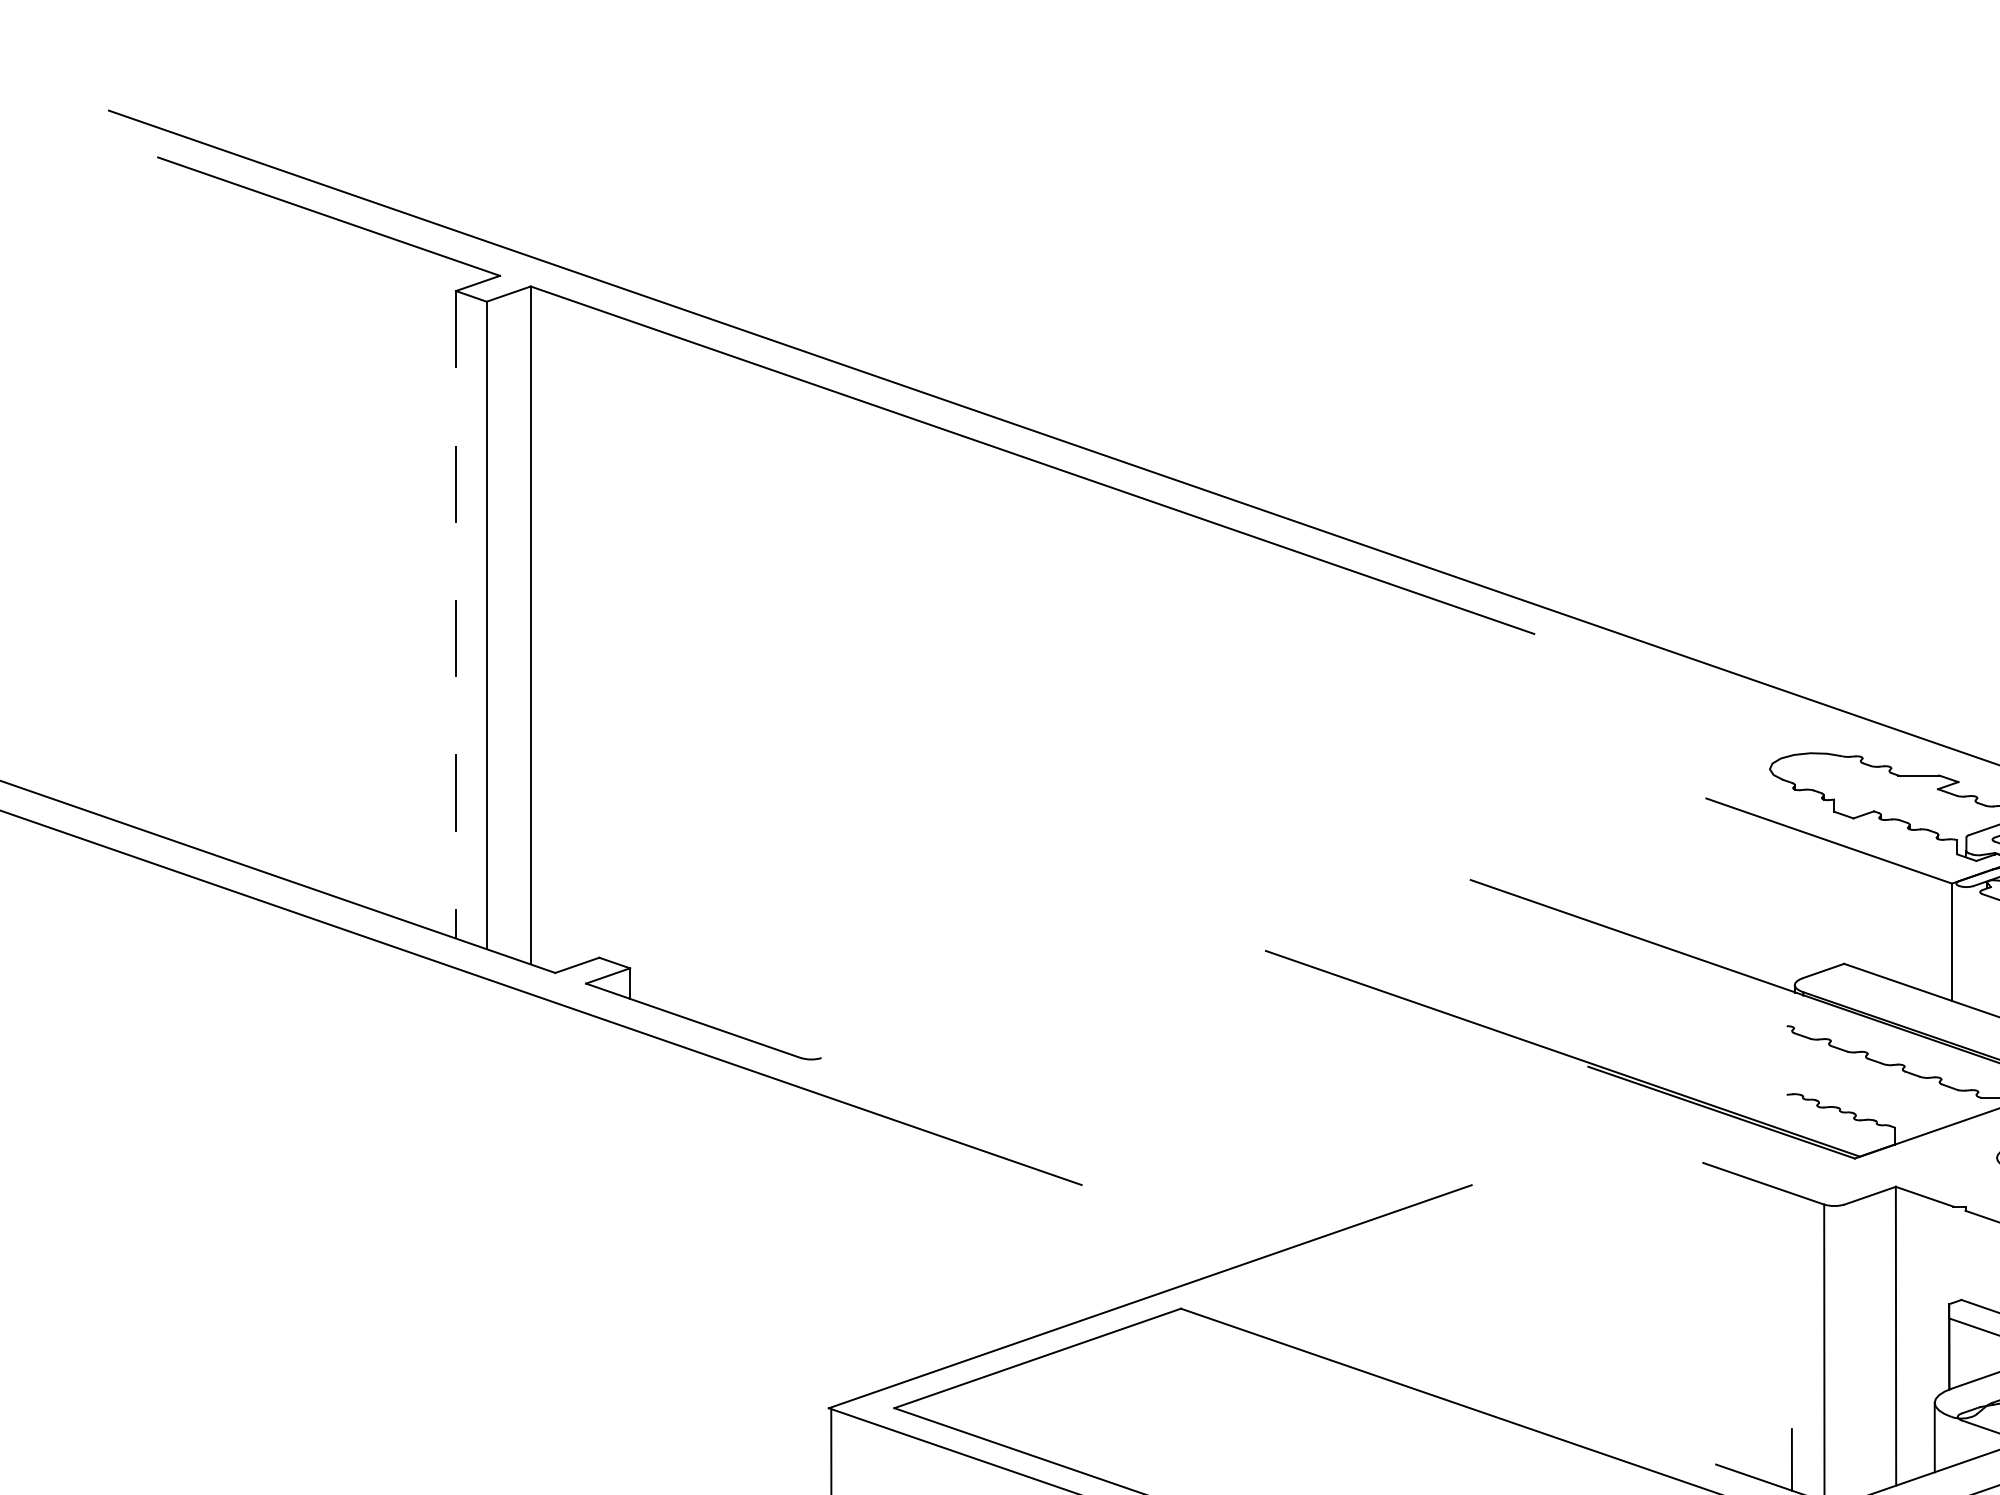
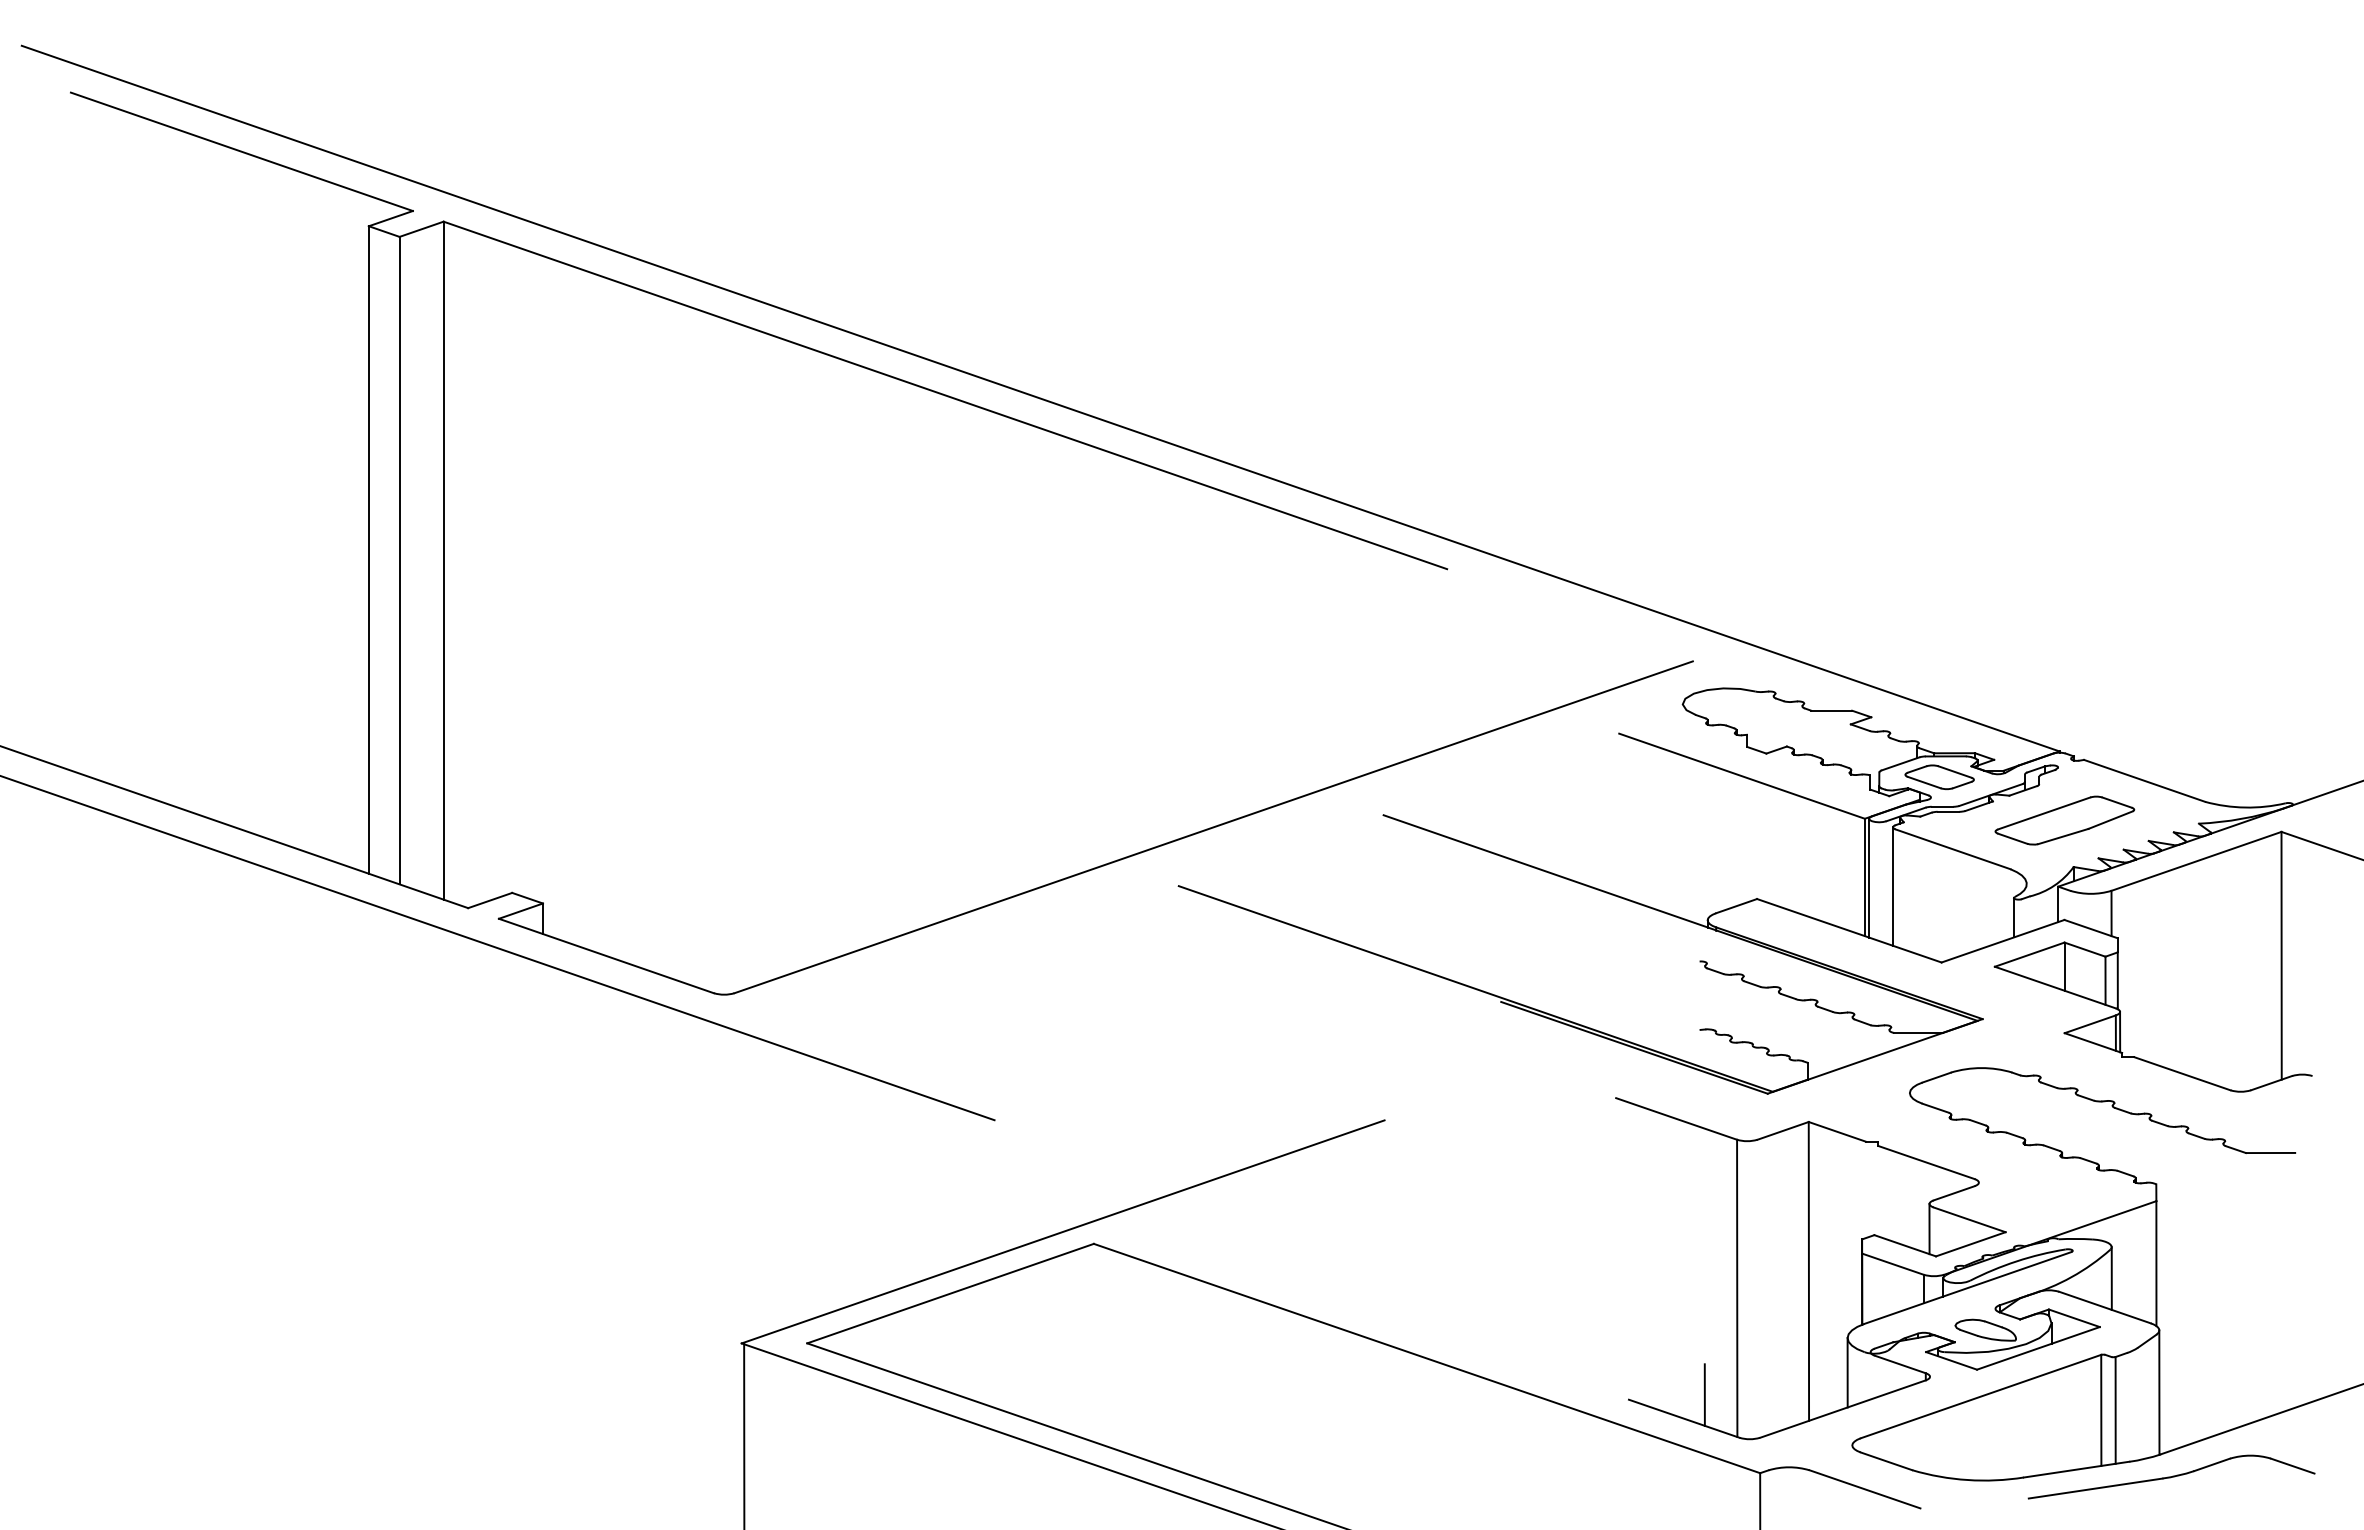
line: (455, 615) -> (368, 550), dashed -> solid
line: (1300, 892) -> (1213, 827), added
line: (1956, 942) -> (1869, 877), added
line: (1980, 951) -> (1893, 886), added

